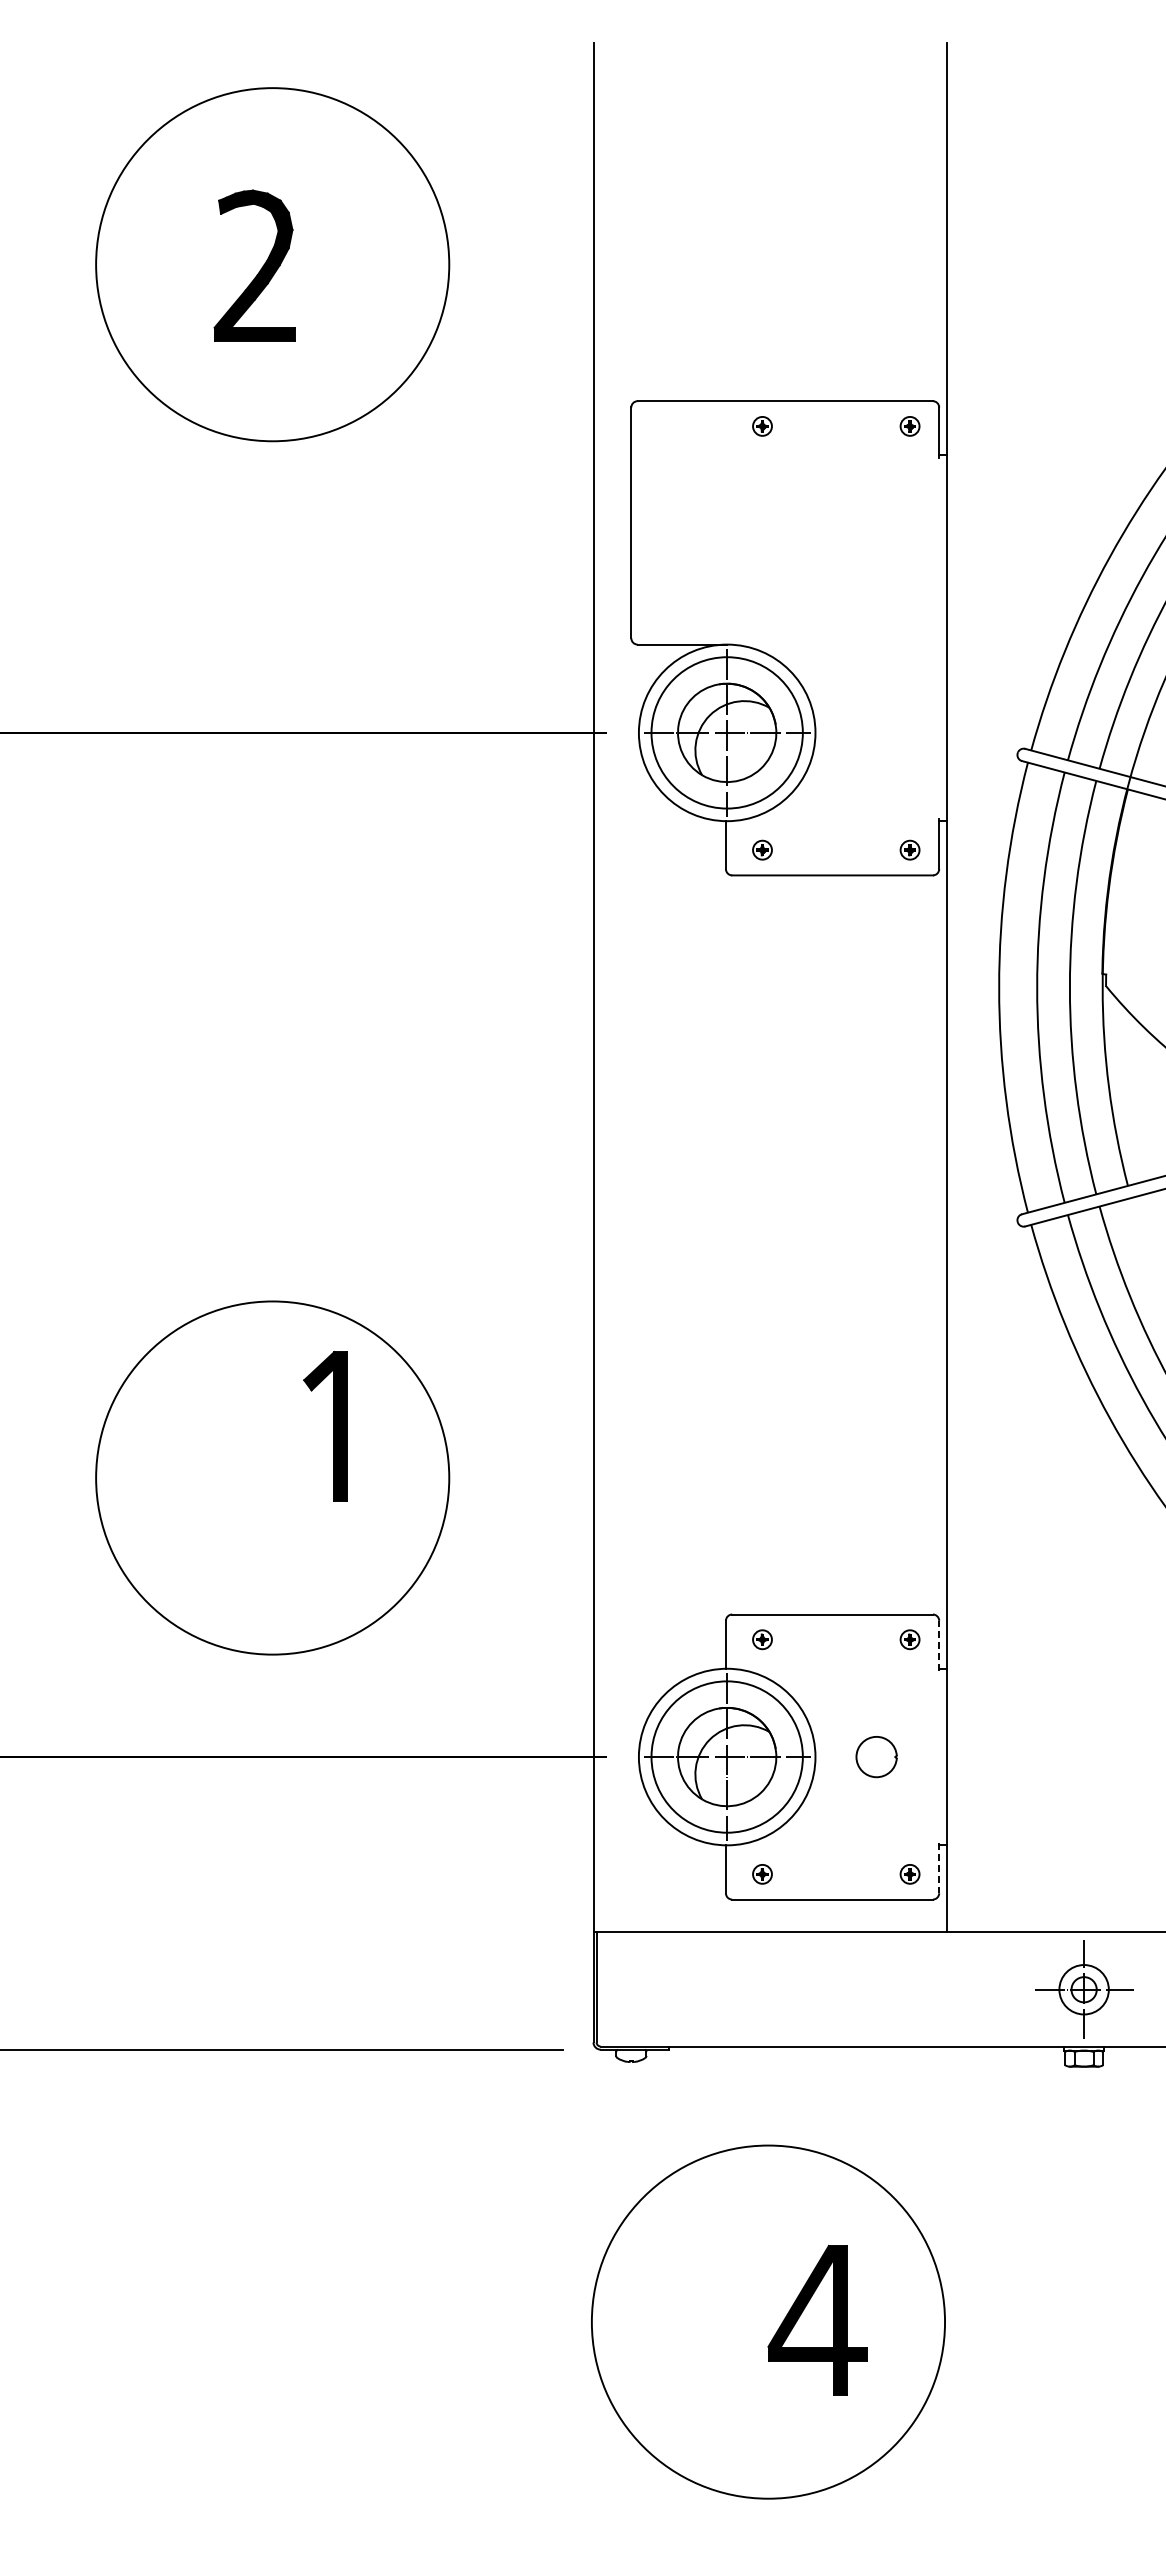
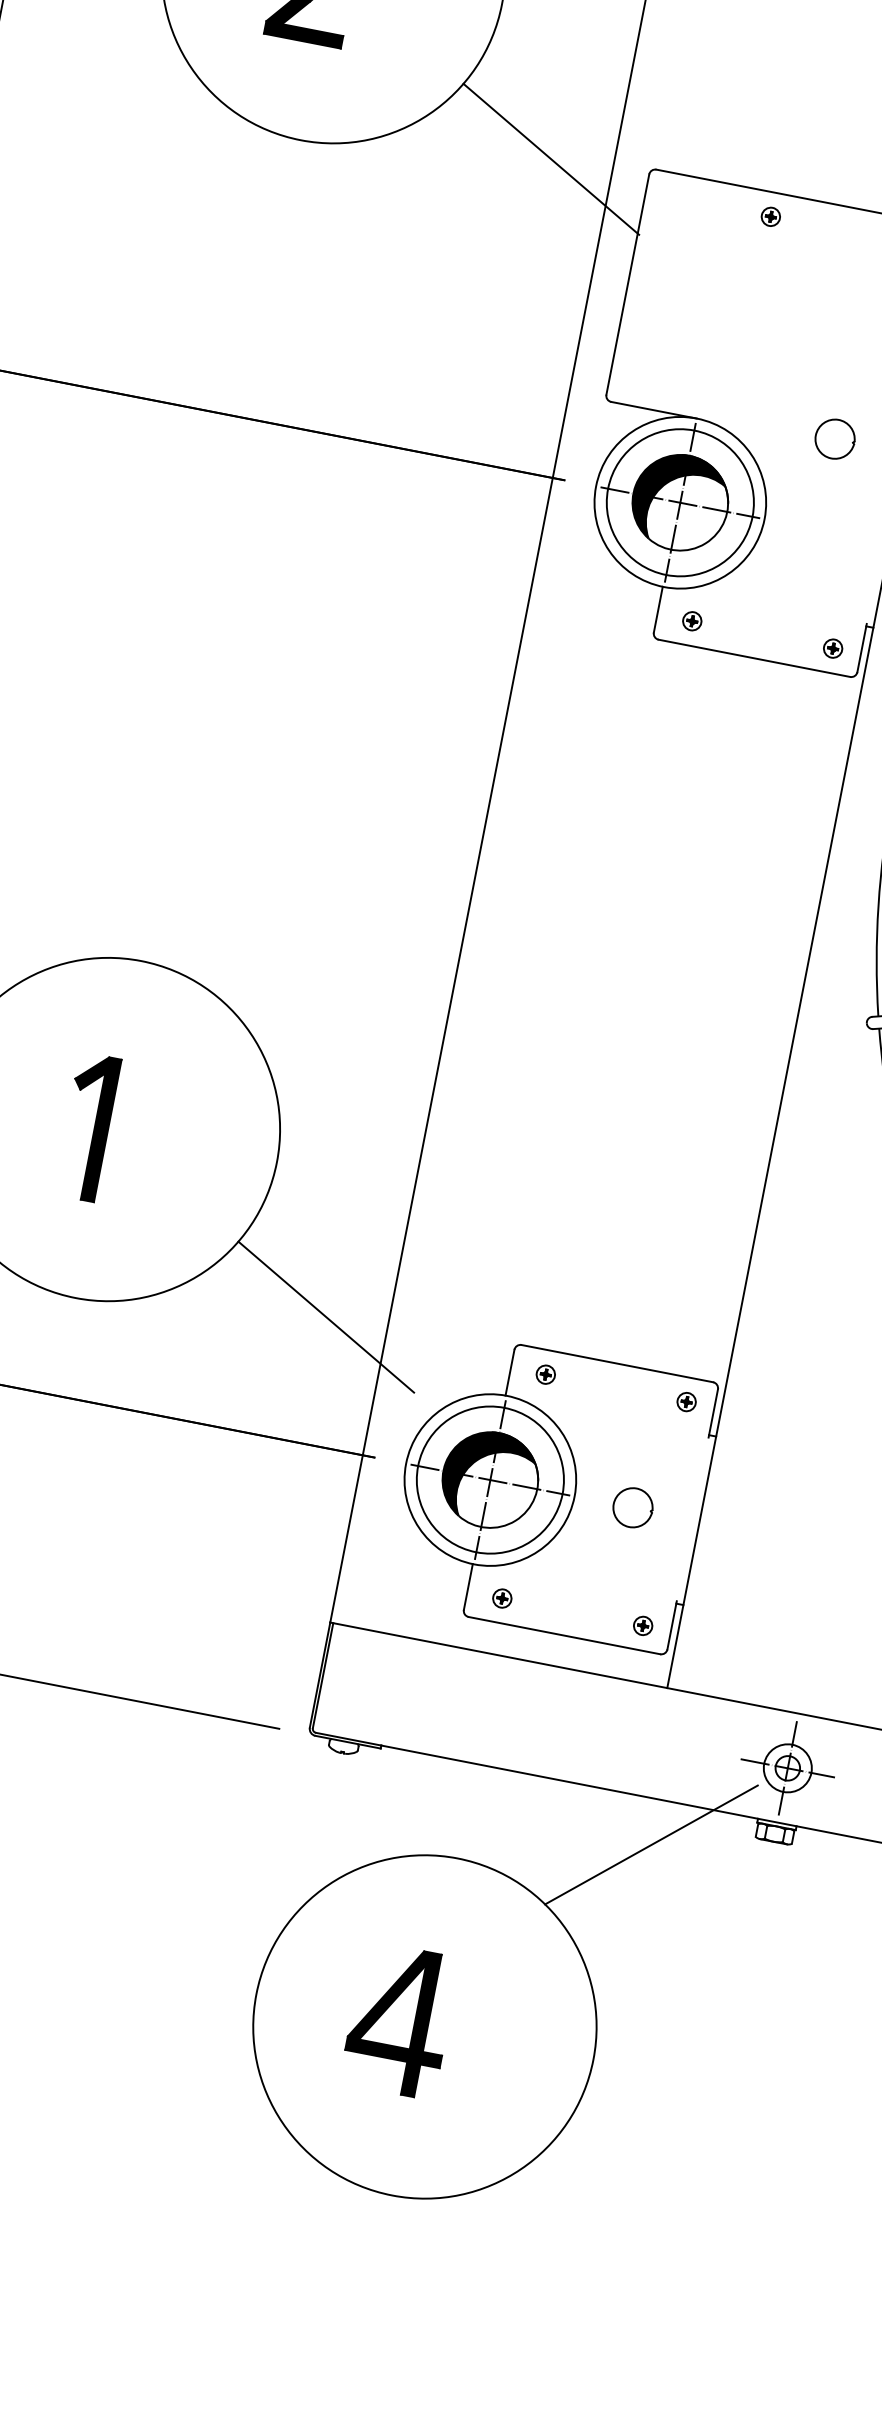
line: (528, 411) -> (550, 159), added
part: (870, 638) -> (834, 439), added
hatch: (723, 729) -> (677, 498), added
part: (333, 1425) -> (94, 1127), moved
line: (528, 1624) -> (325, 1316), added
line: (939, 1645) -> (713, 1413), dashed -> solid
hatch: (723, 1753) -> (487, 1476), added
line: (939, 1868) -> (672, 1625), dashed -> solid
line: (961, 2093) -> (651, 1844), added
part: (817, 2319) -> (399, 2019), moved

